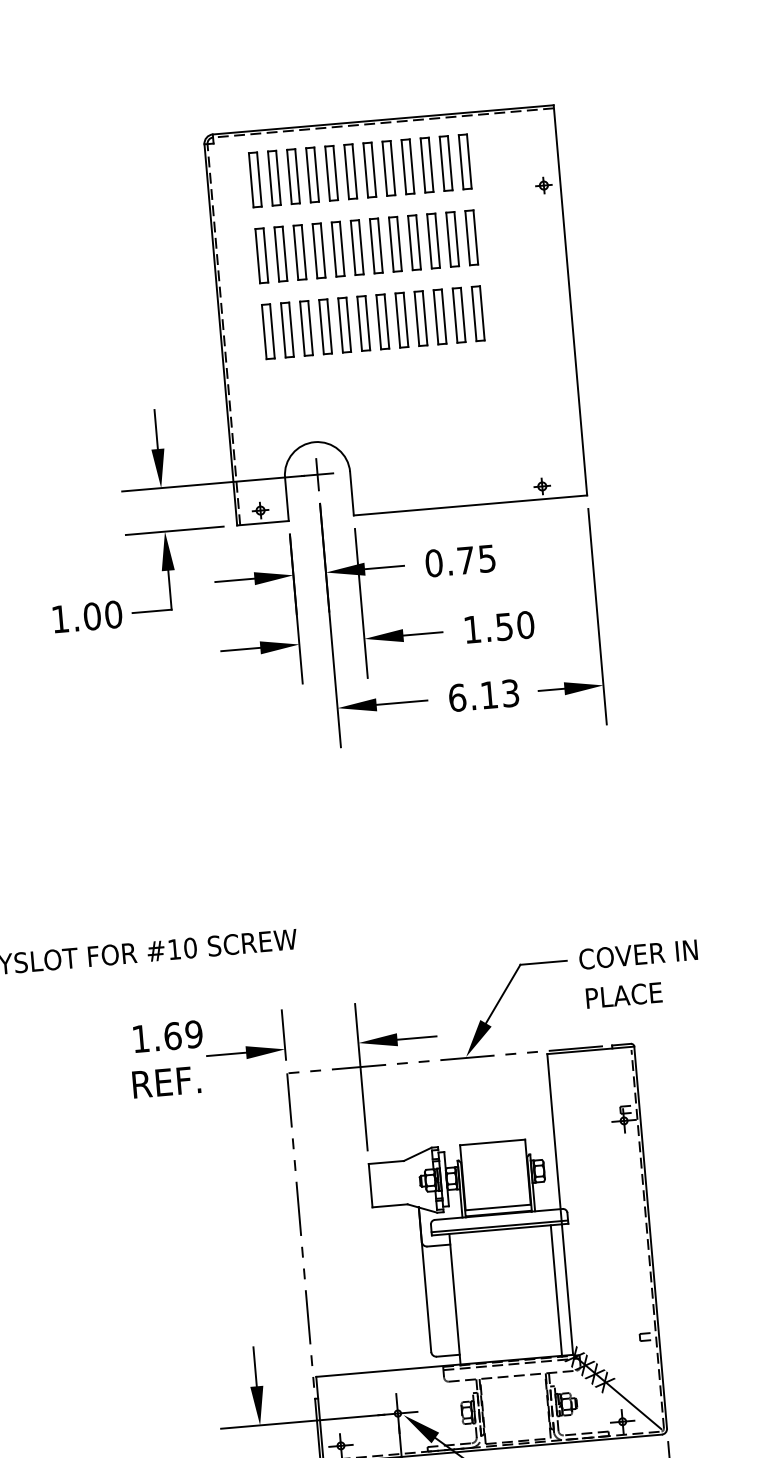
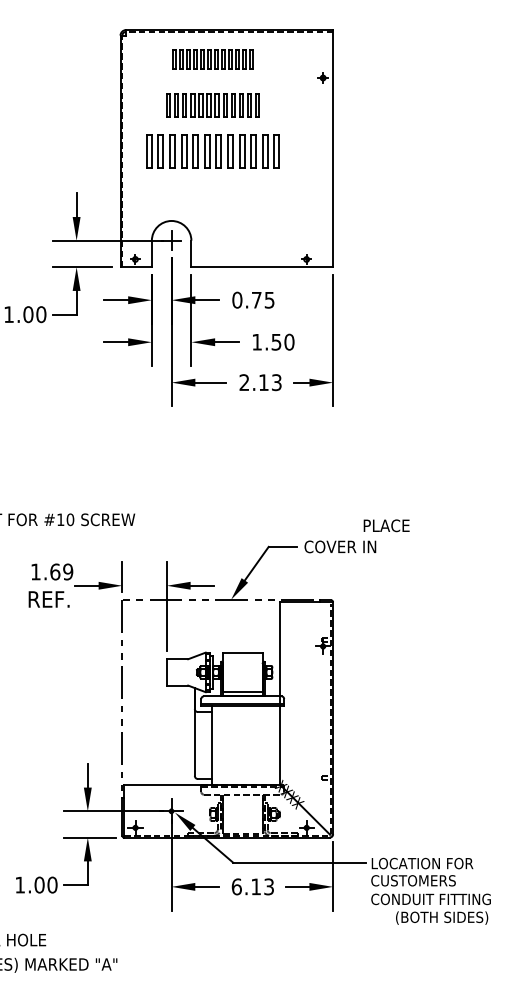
part: (359, 170) -> (212, 59), size x0.6
part: (365, 246) -> (212, 105), size x0.7
text: (457, 697) -> (244, 382), 6.13 -> 2.13
text: (623, 995) -> (386, 525), moved
line: (556, 1290) -> (273, 745), removed

